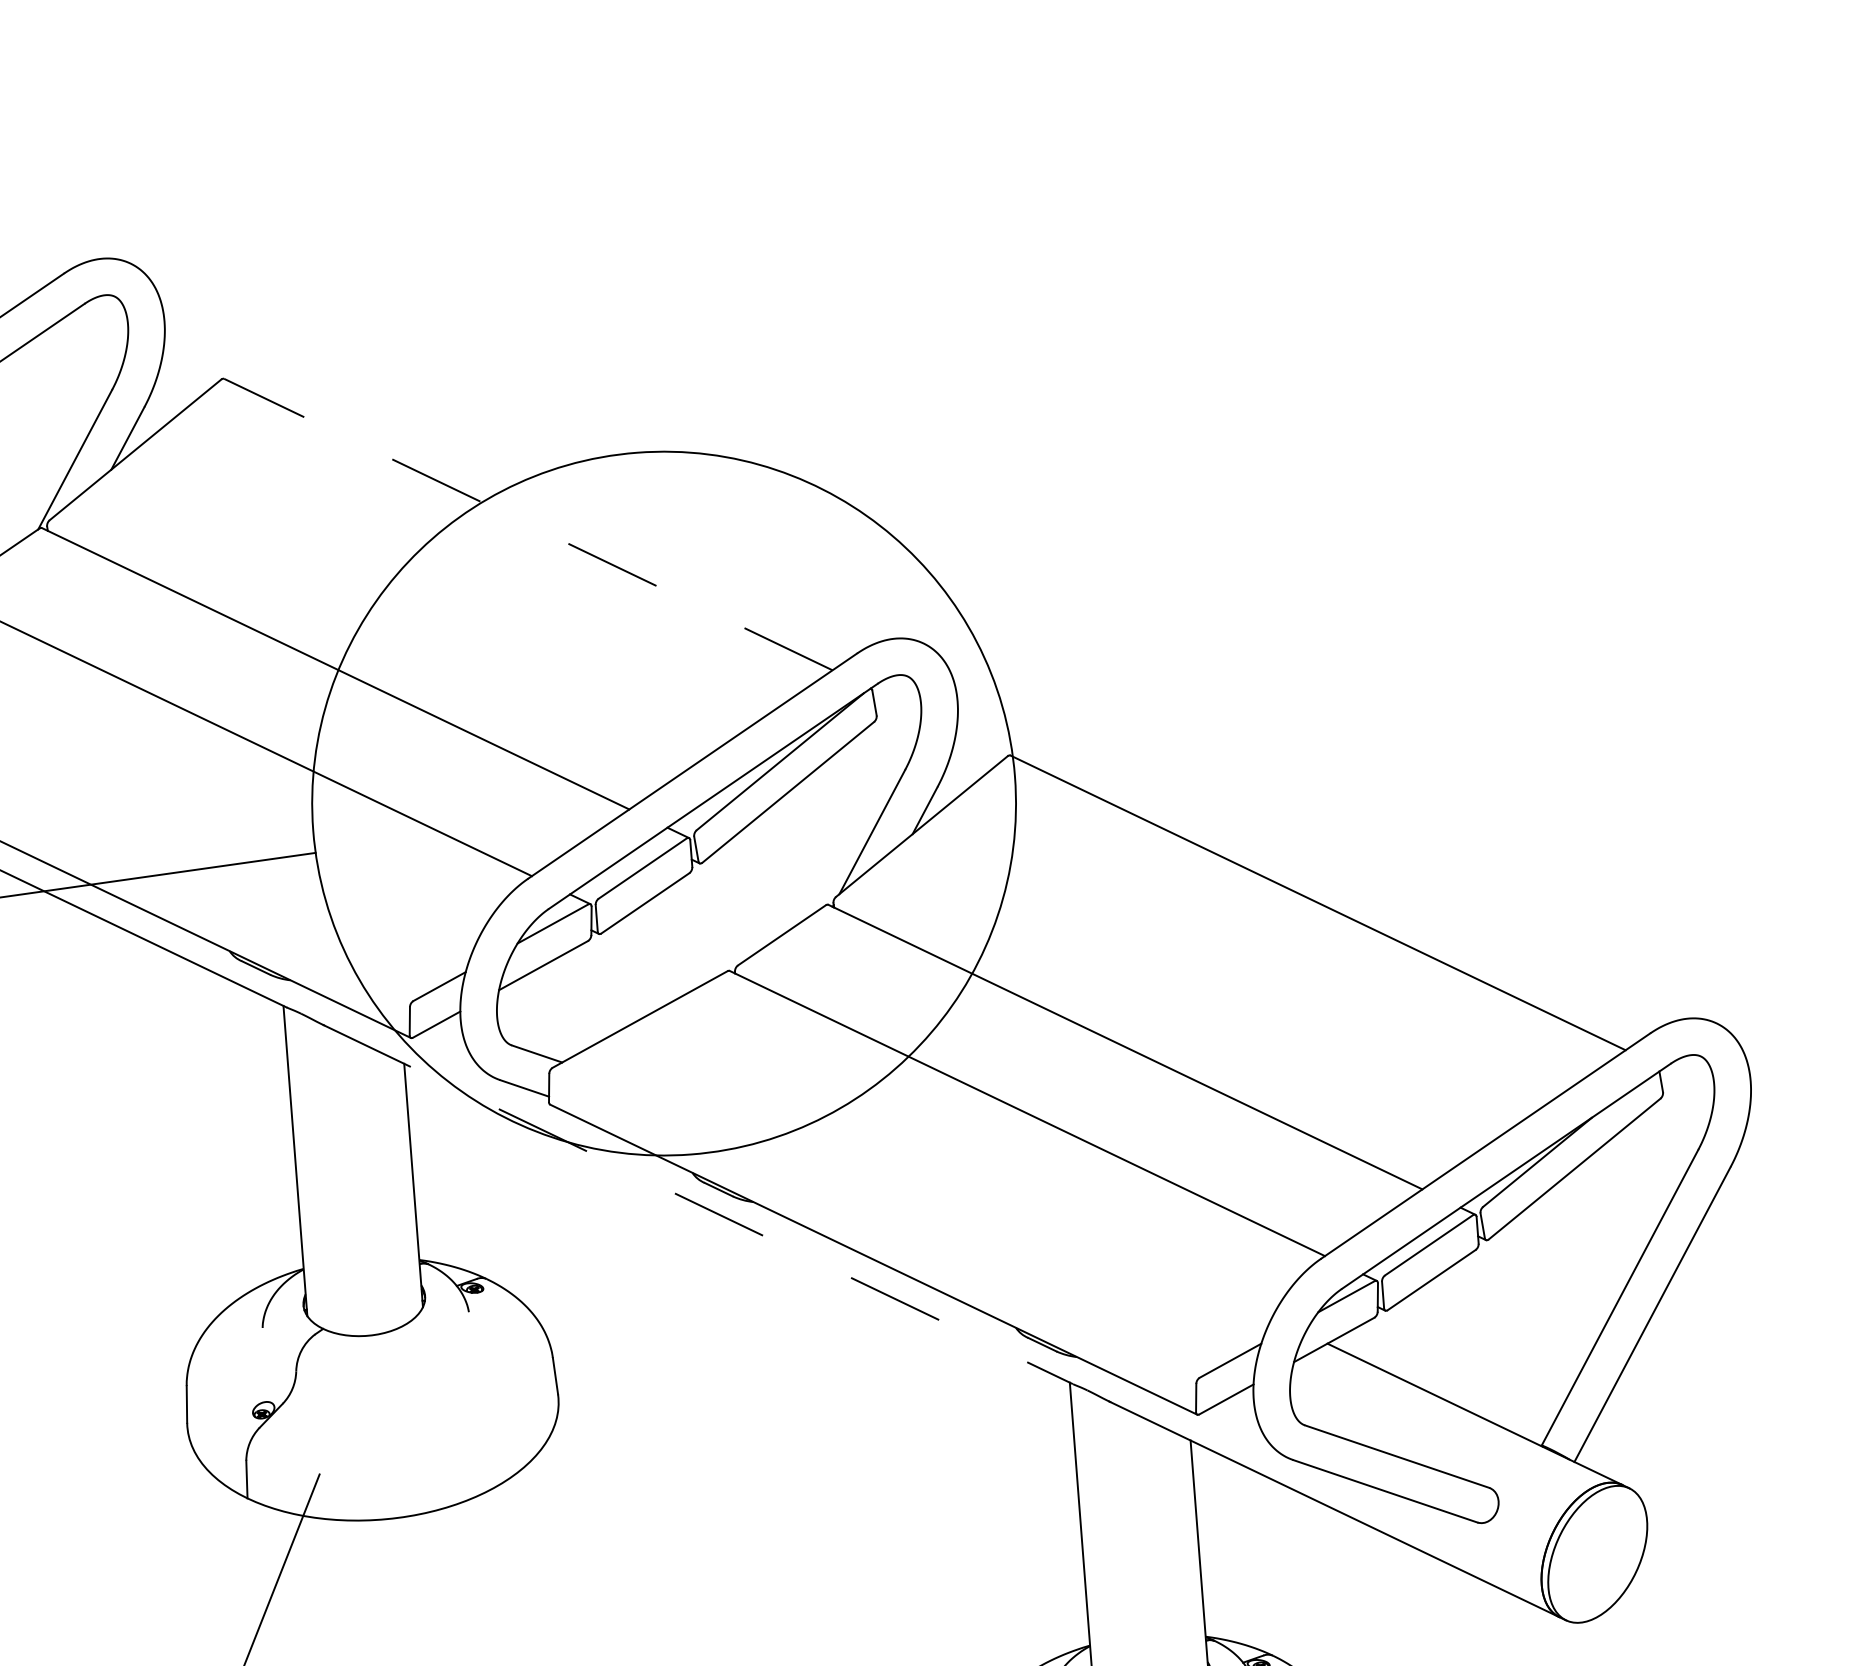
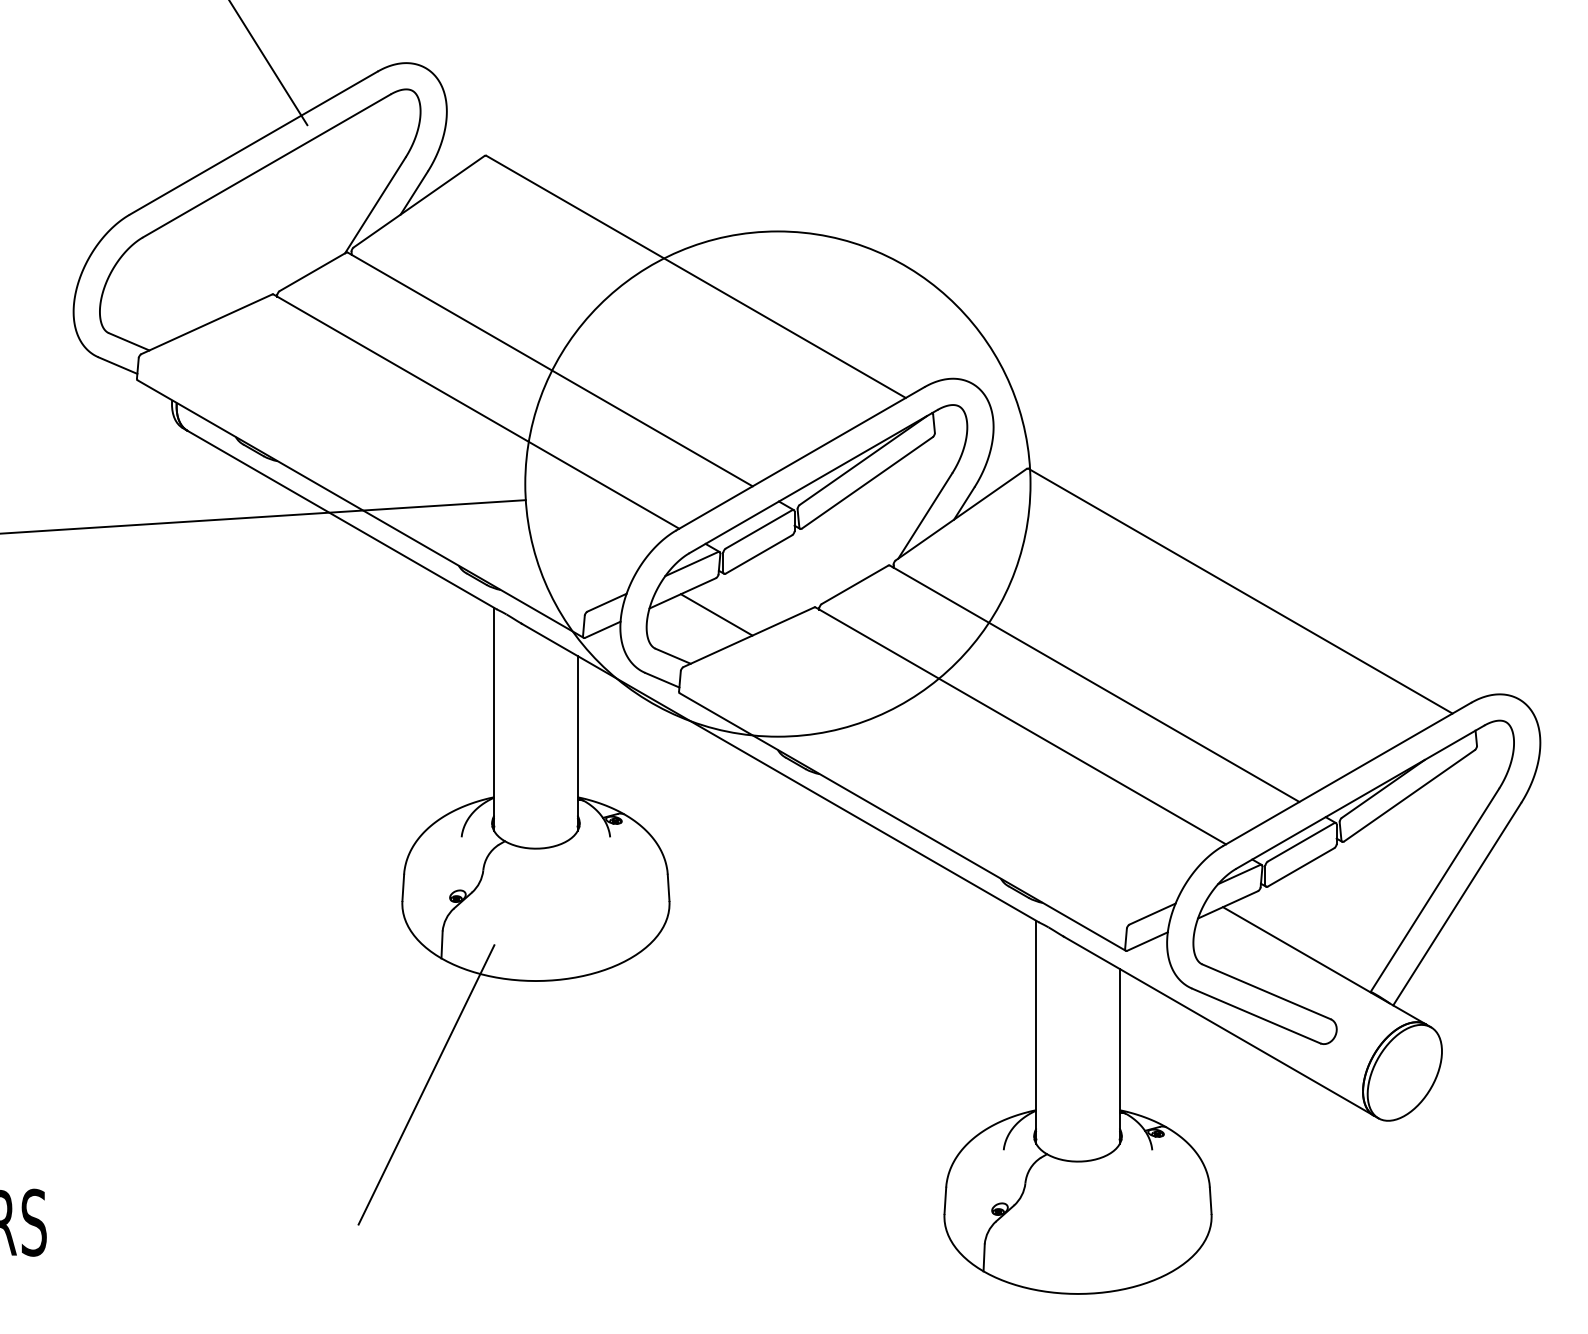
line: (527, 524) -> (695, 276), dashed -> solid
line: (592, 991) -> (716, 614), added
line: (697, 1204) -> (779, 772), dashed -> solid

